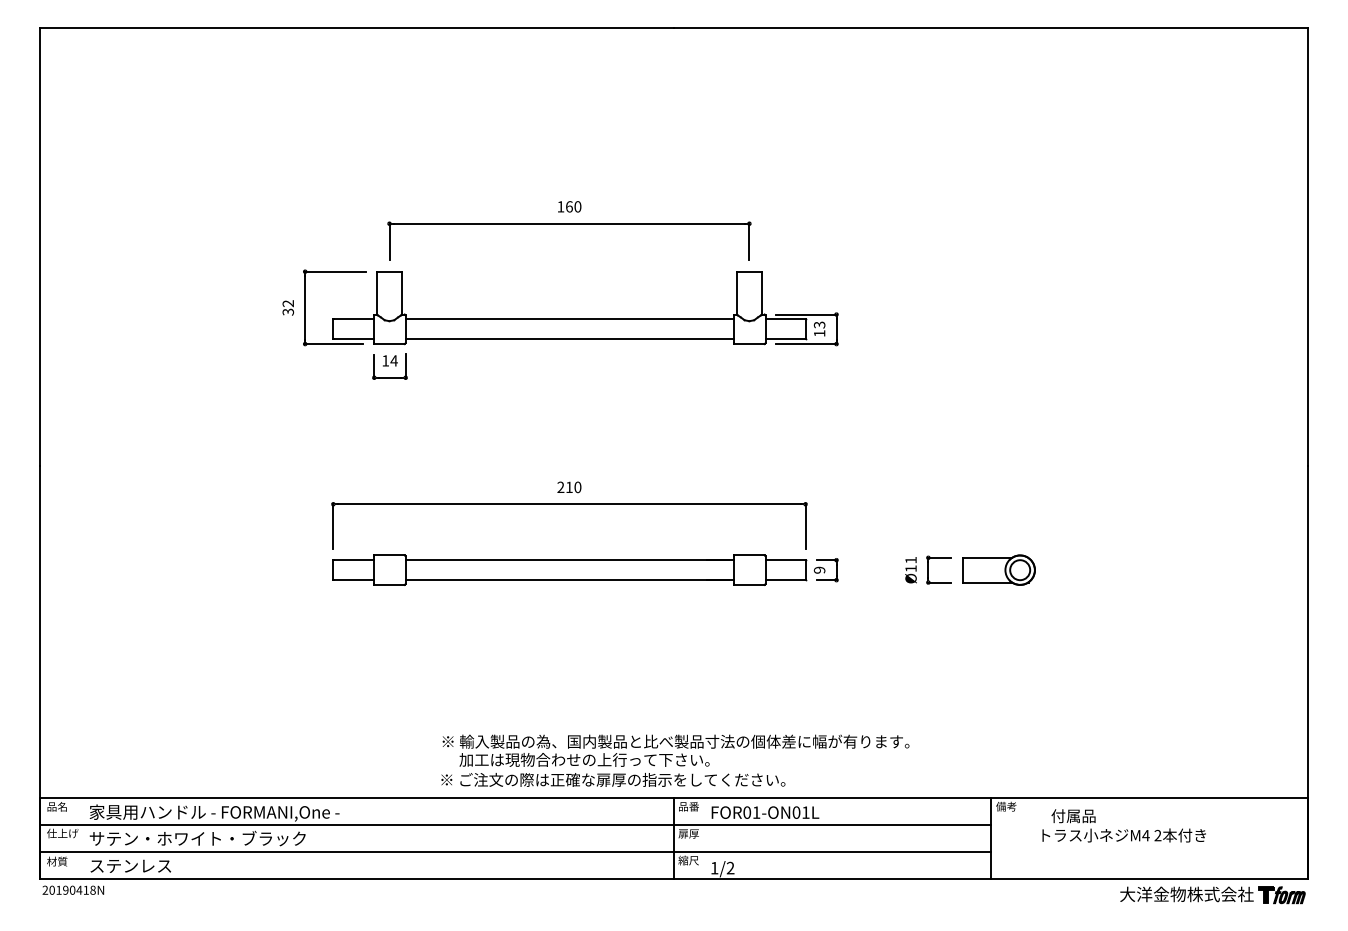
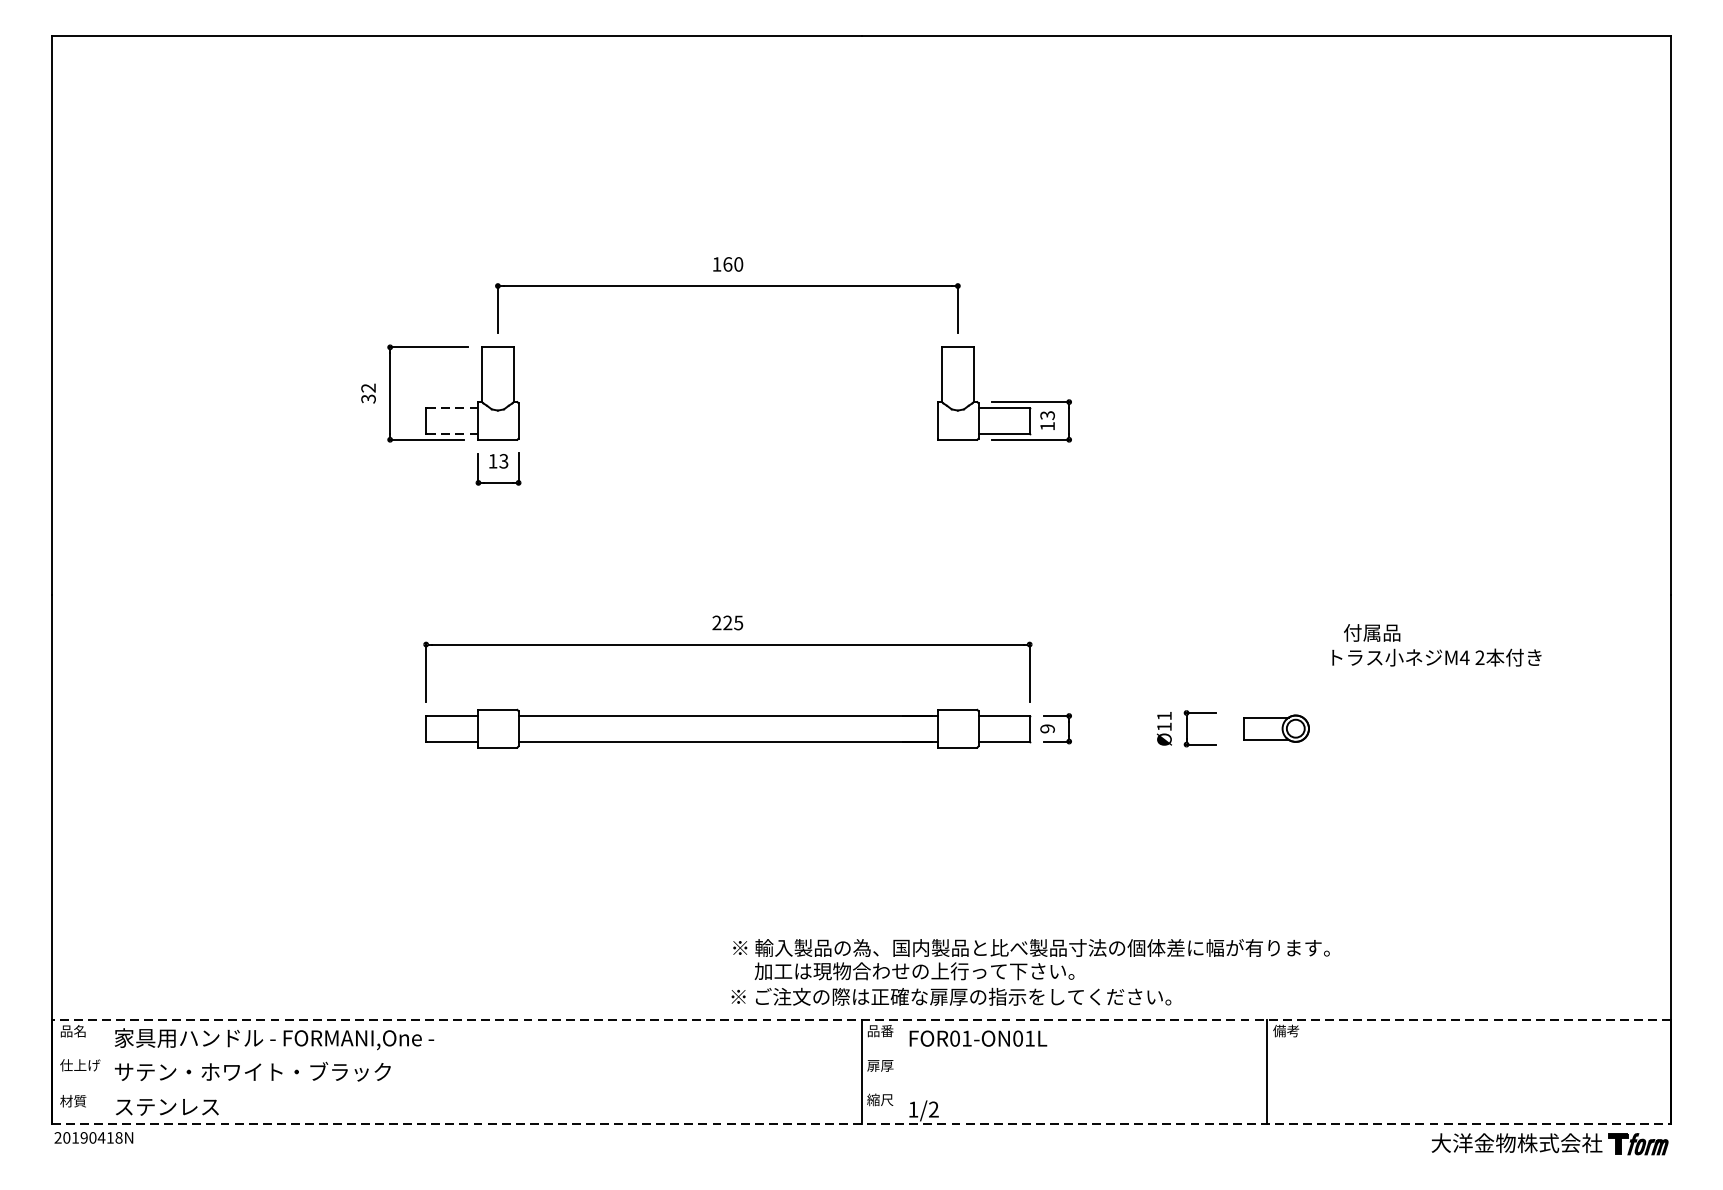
line: (354, 319) -> (453, 408), solid -> dashed
line: (569, 319) -> (727, 408), removed
line: (354, 339) -> (453, 433), solid -> dashed
line: (569, 339) -> (727, 433), removed
text: (393, 360) -> (503, 460), 14 -> 13
text: (573, 486) -> (733, 621), 210 -> 225
part: (998, 569) -> (1276, 727), size x0.7
text: (675, 760) -> (1030, 972), moved
line: (674, 798) -> (862, 1020), solid -> dashed
line: (515, 825) -> (658, 1055), removed
text: (1123, 825) -> (1435, 644), moved
line: (515, 851) -> (658, 1088), removed
line: (674, 879) -> (862, 1124), solid -> dashed

